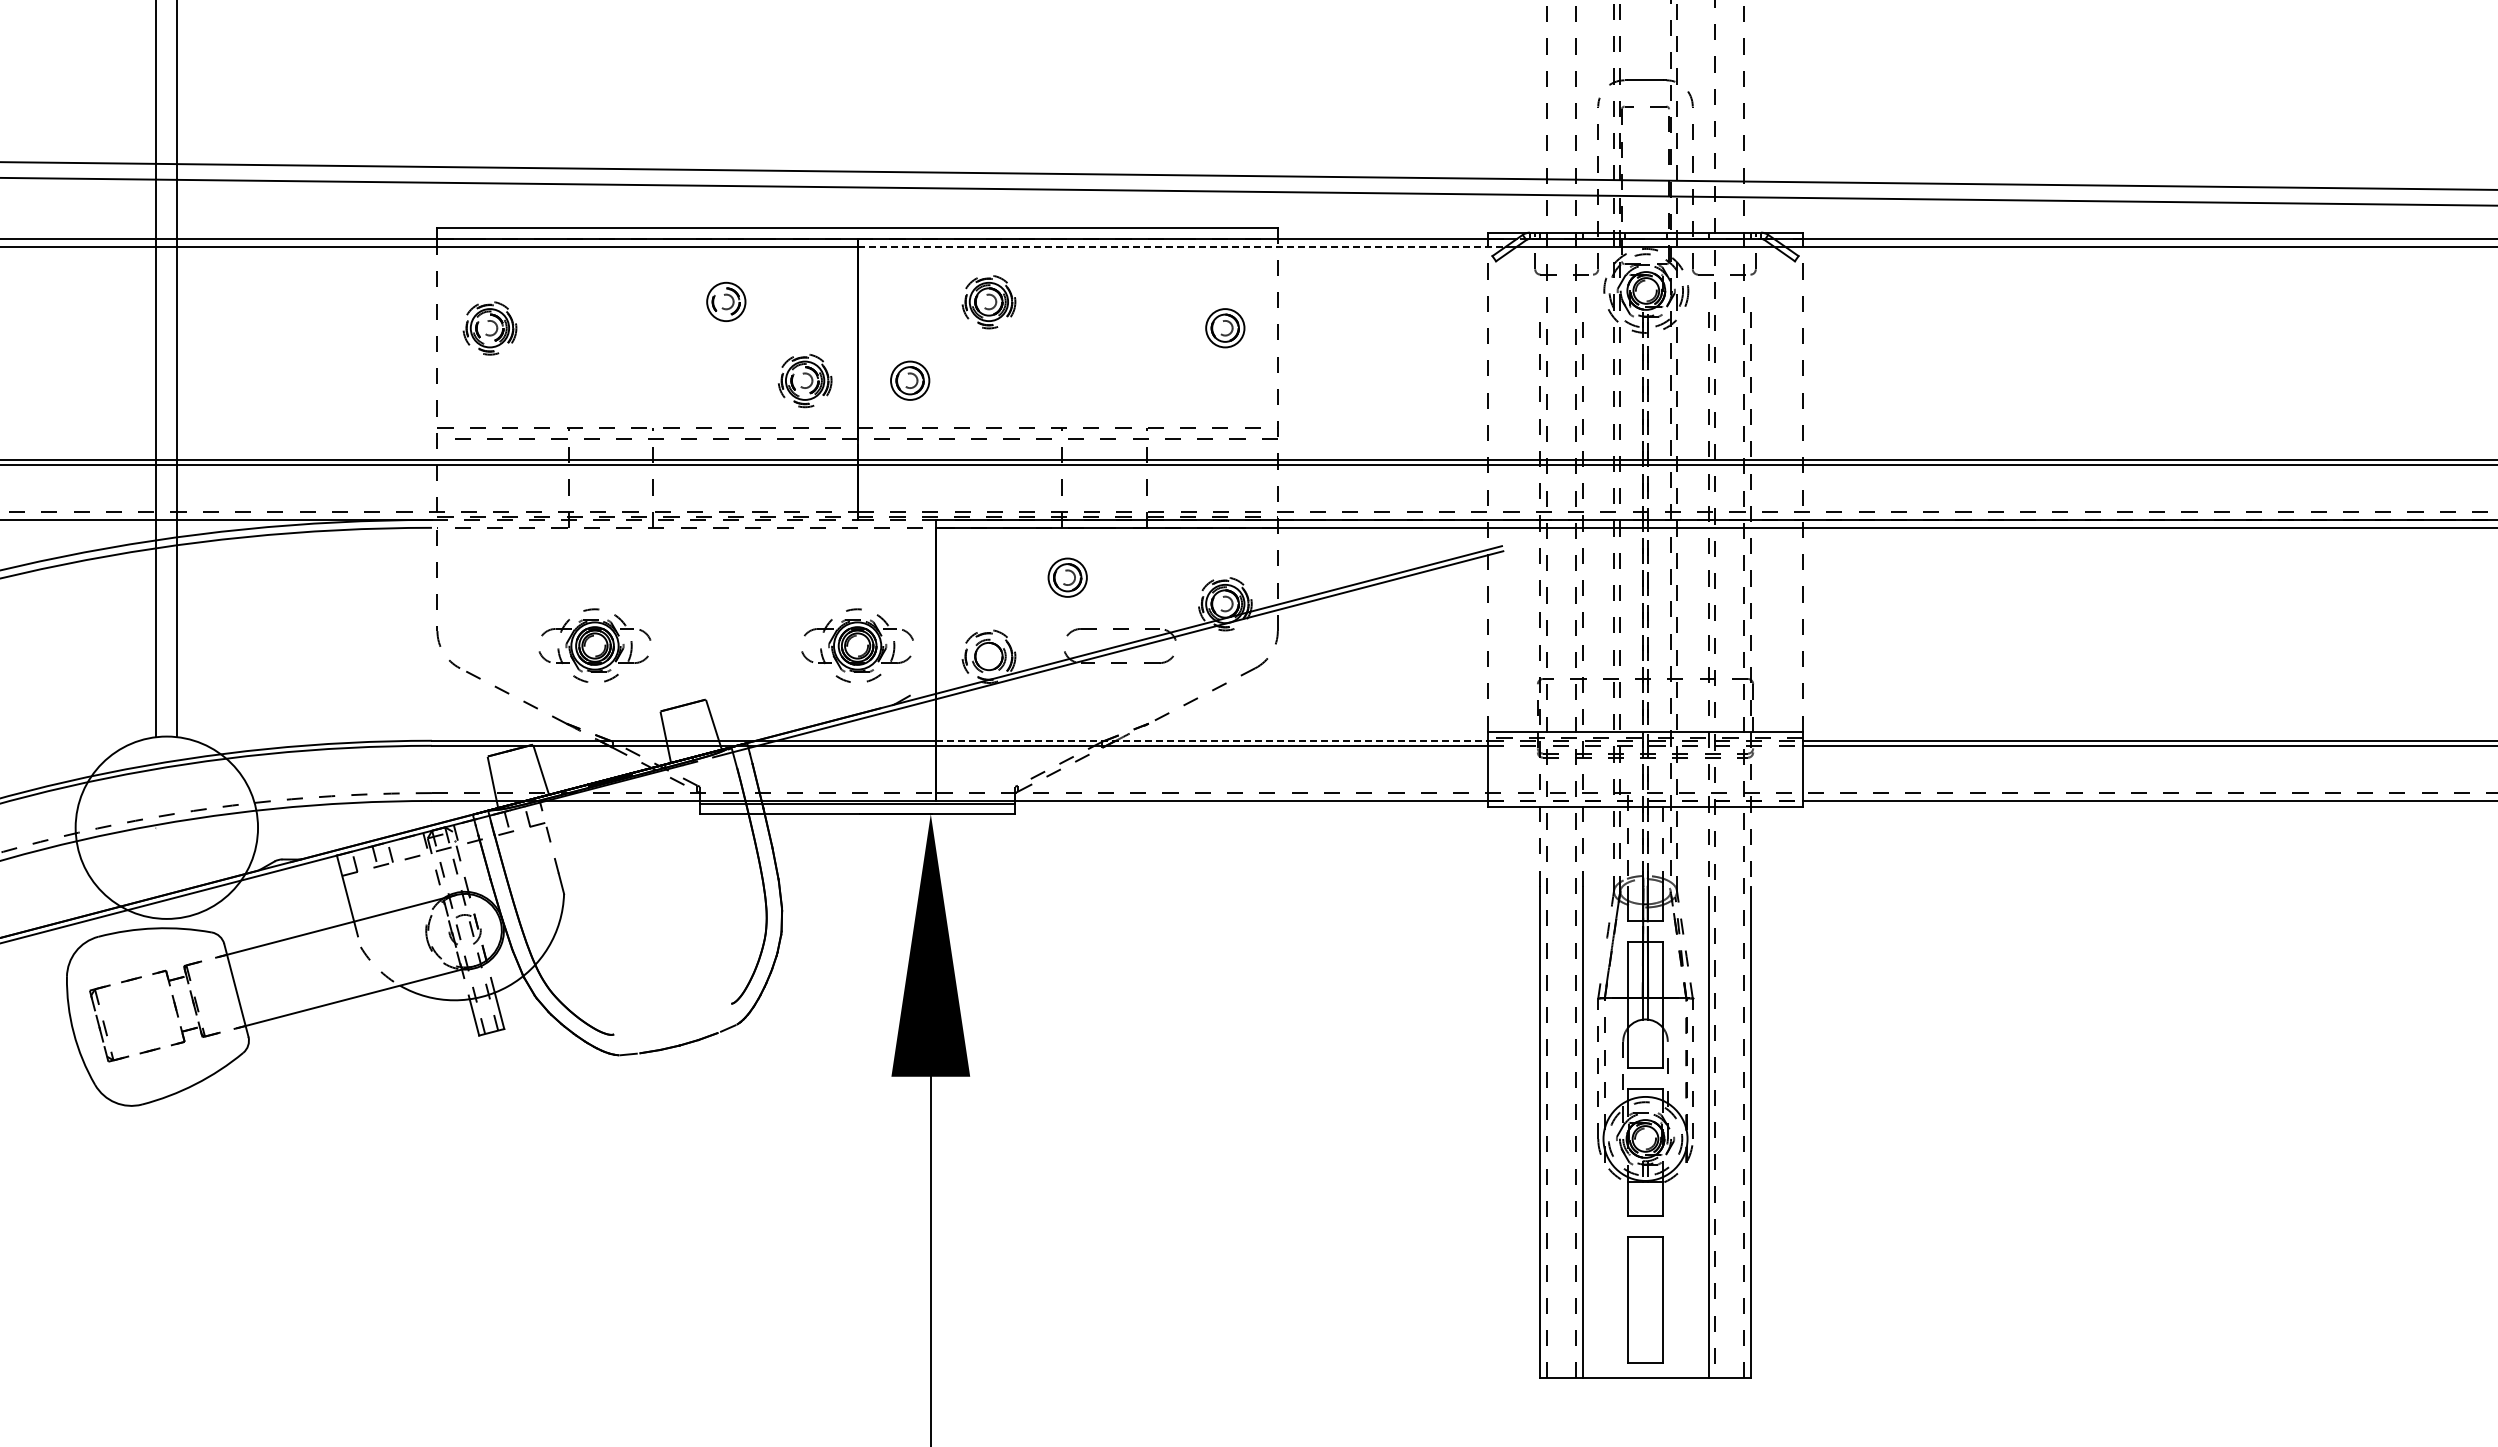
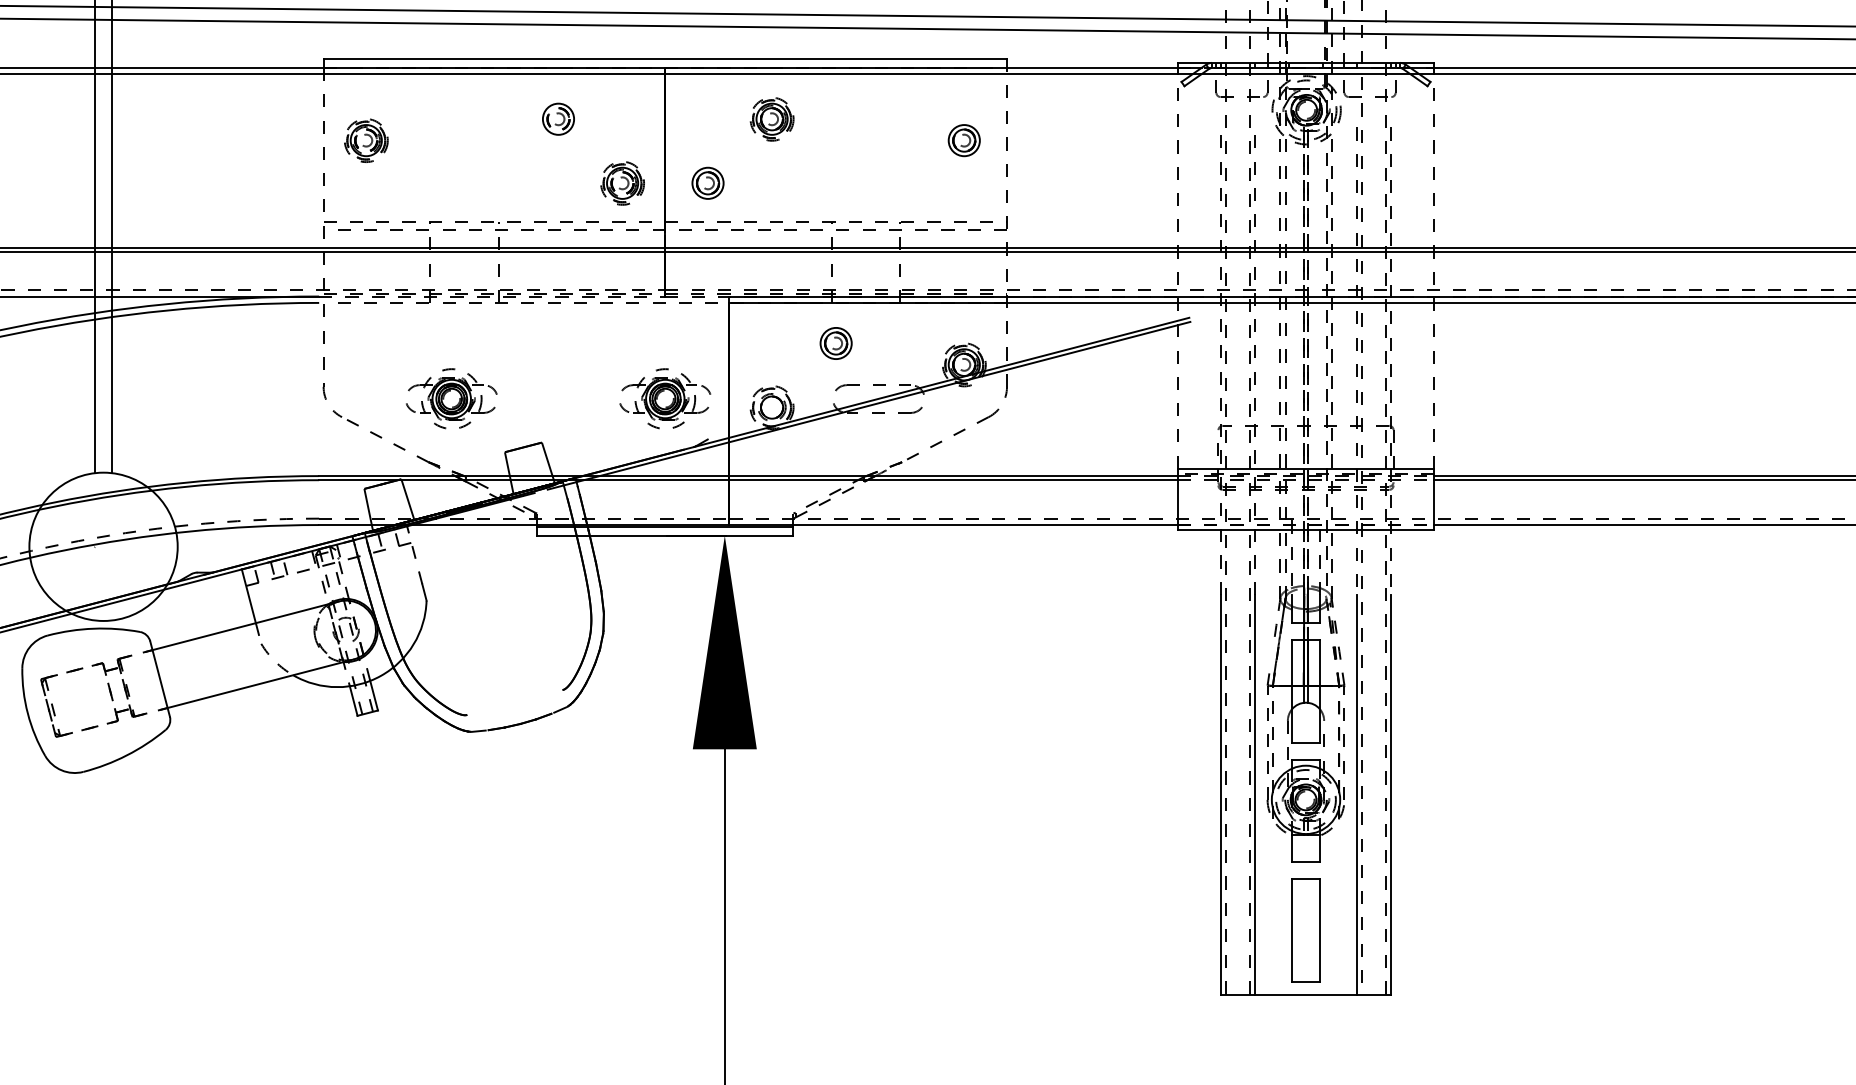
line: (1182, 246) -> (929, 74), dashed -> solid
line: (1212, 741) -> (953, 476), dashed -> solid

